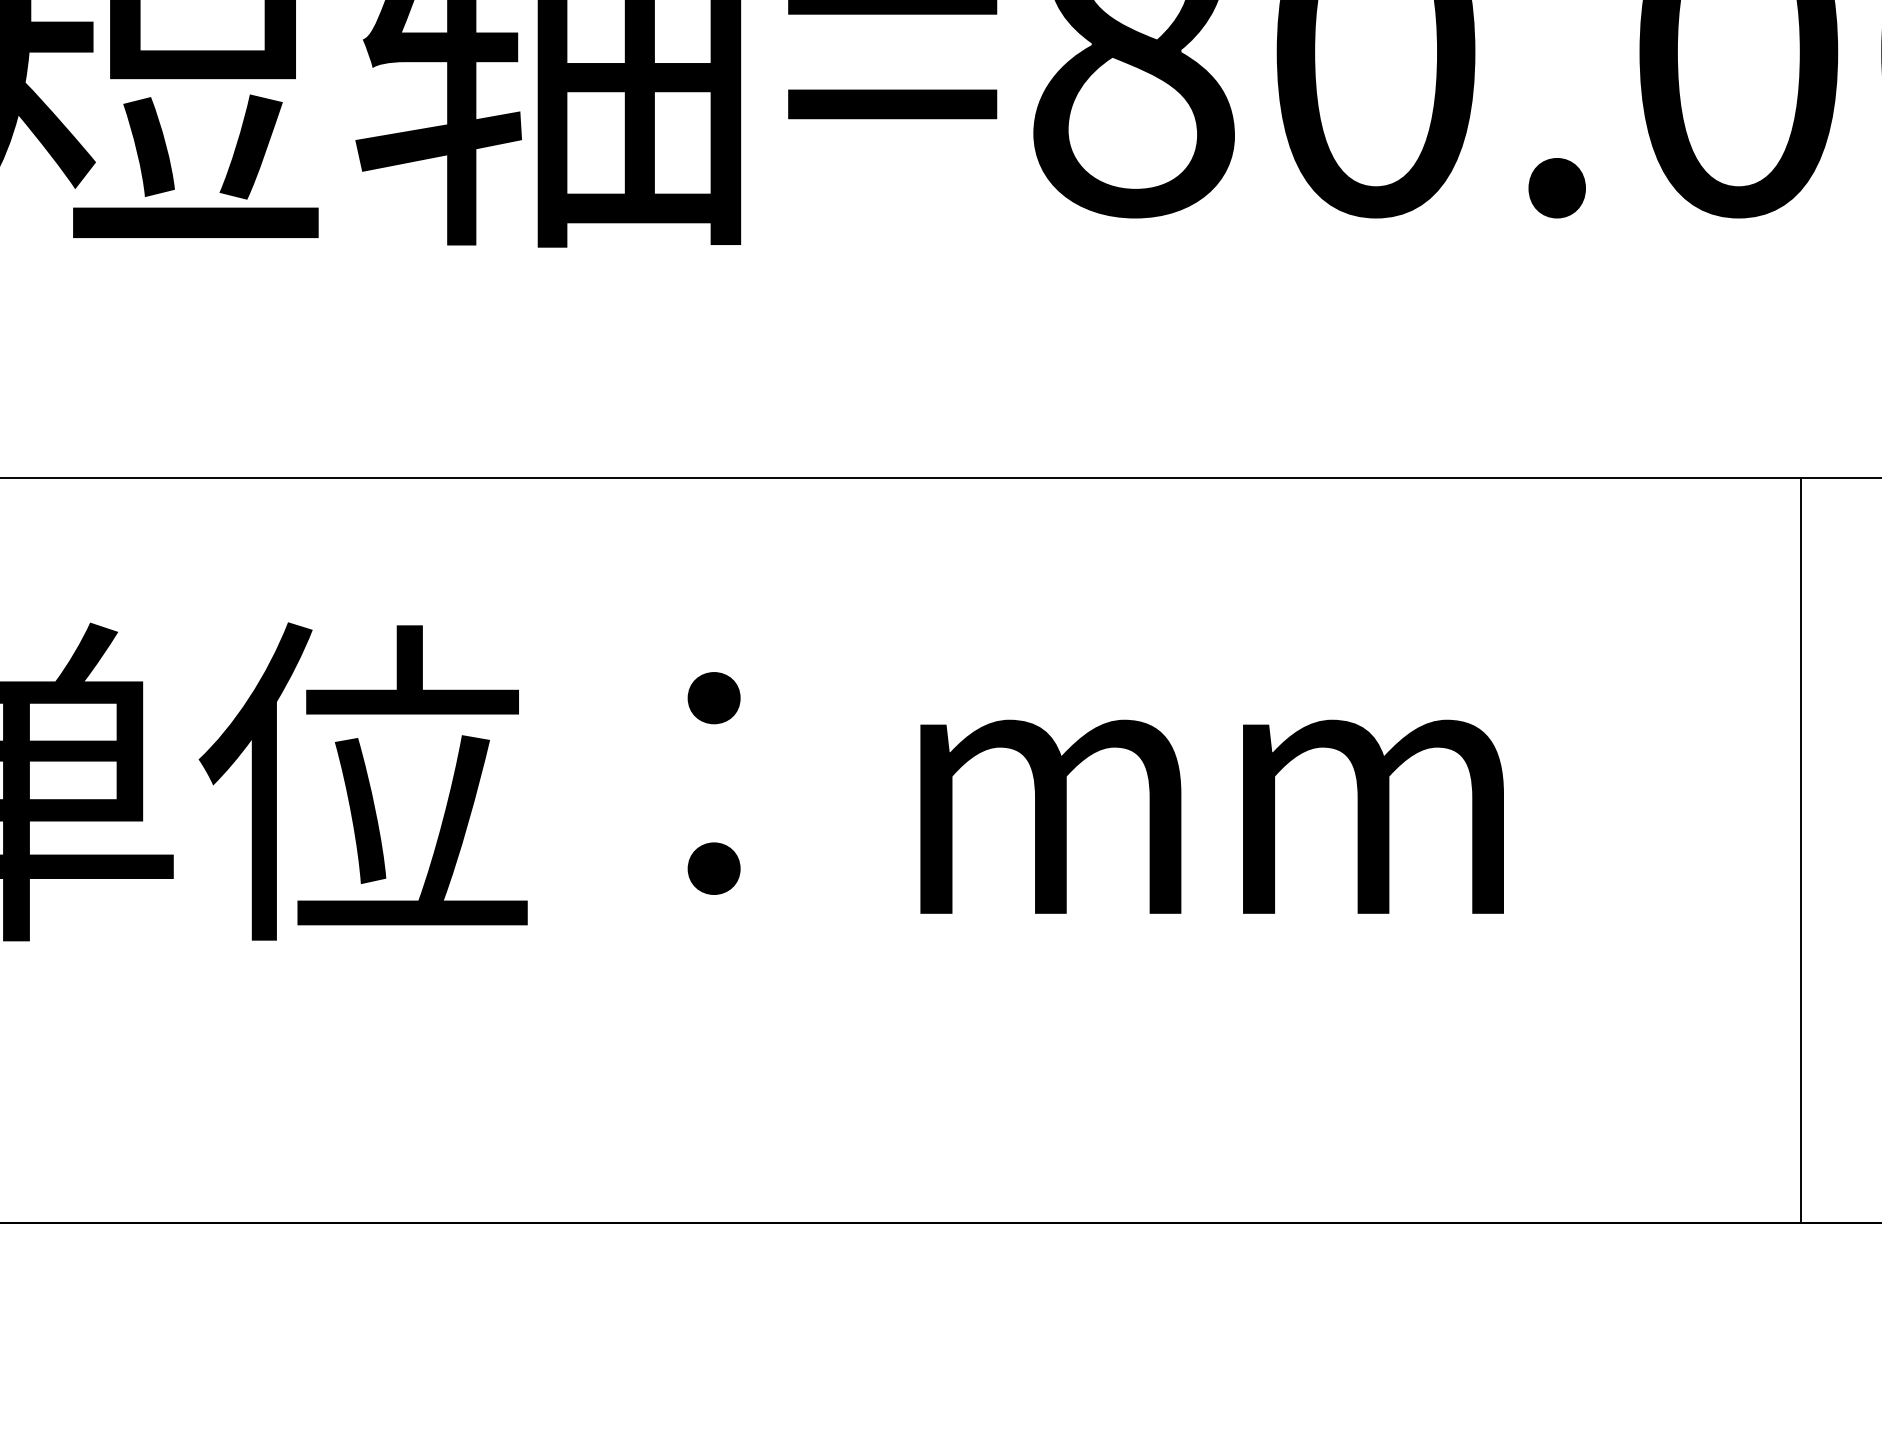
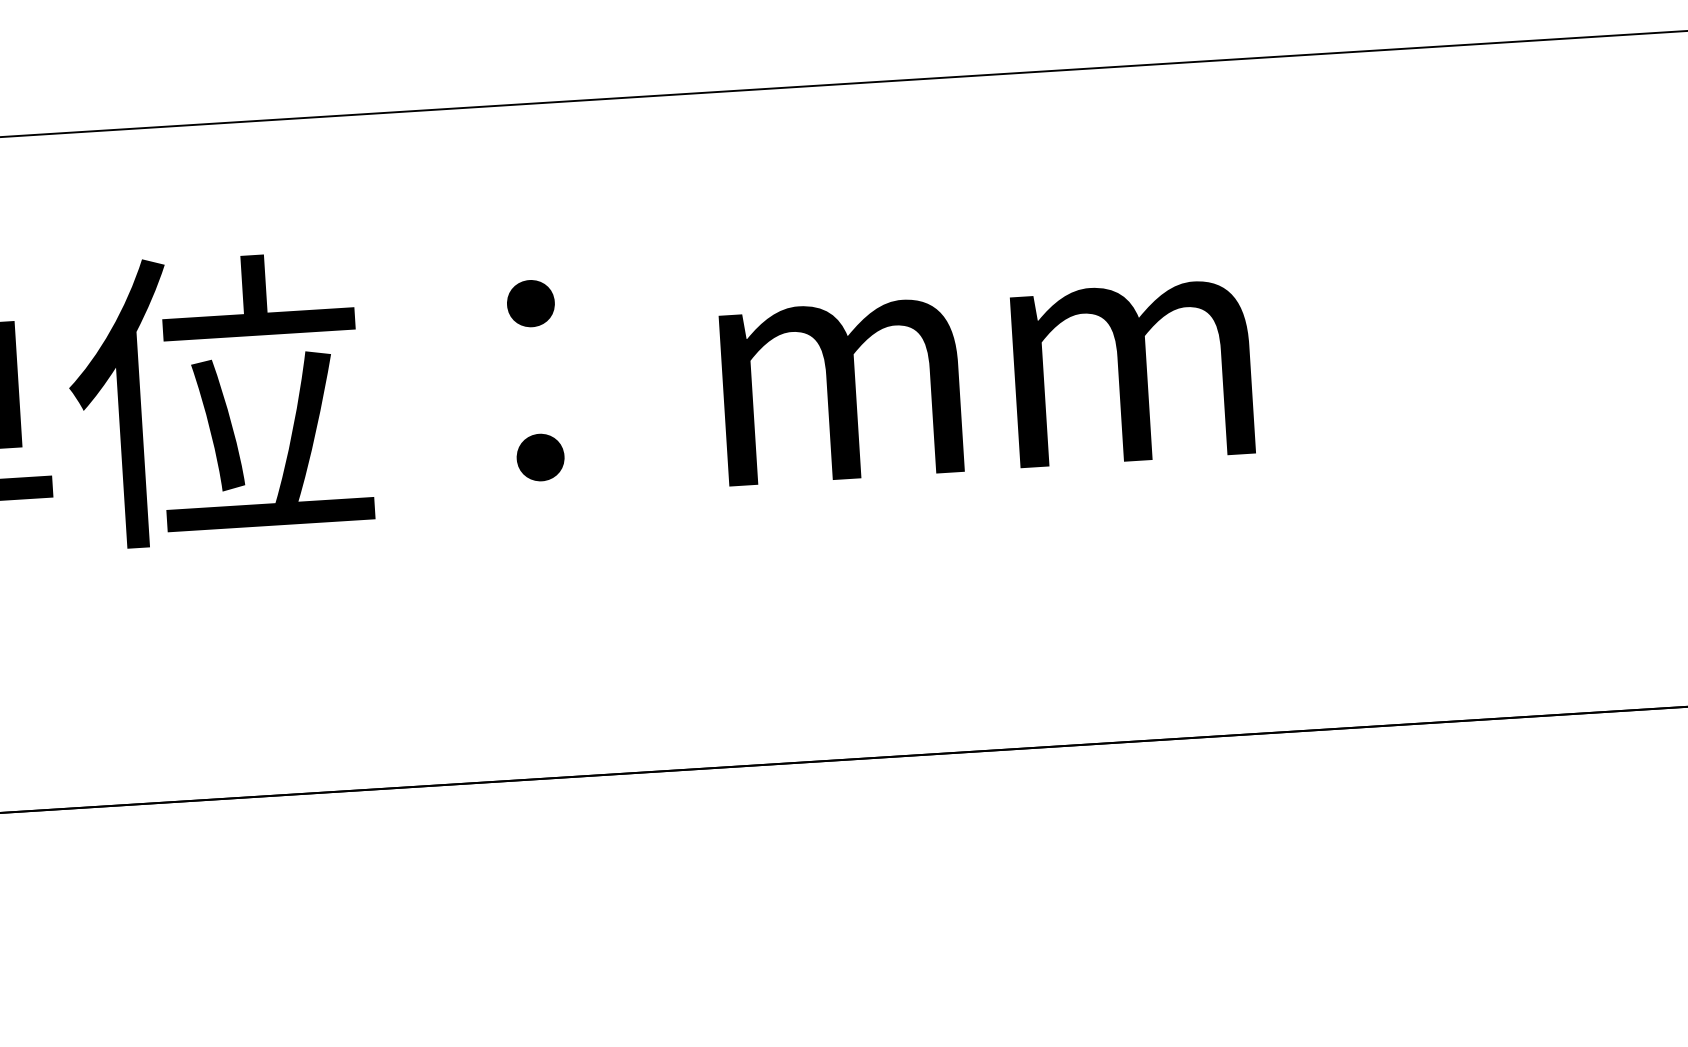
line: (1800, 850) -> (1520, 379), removed

